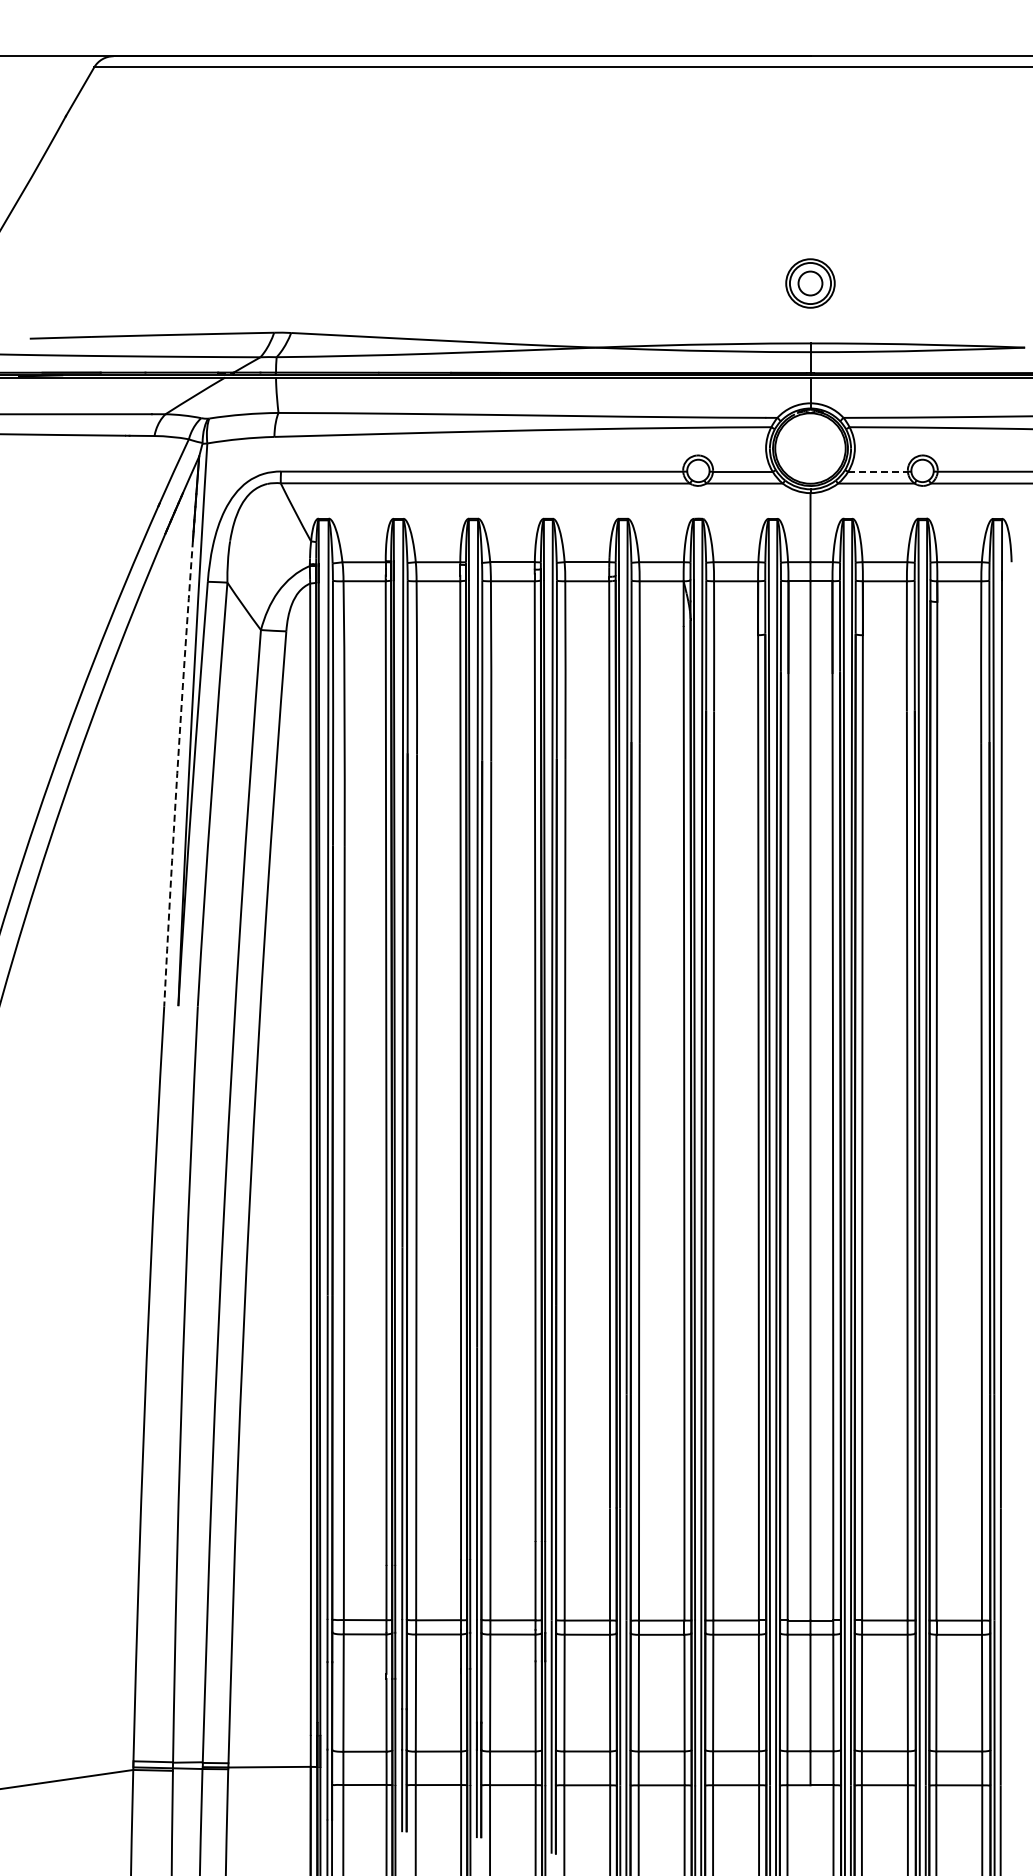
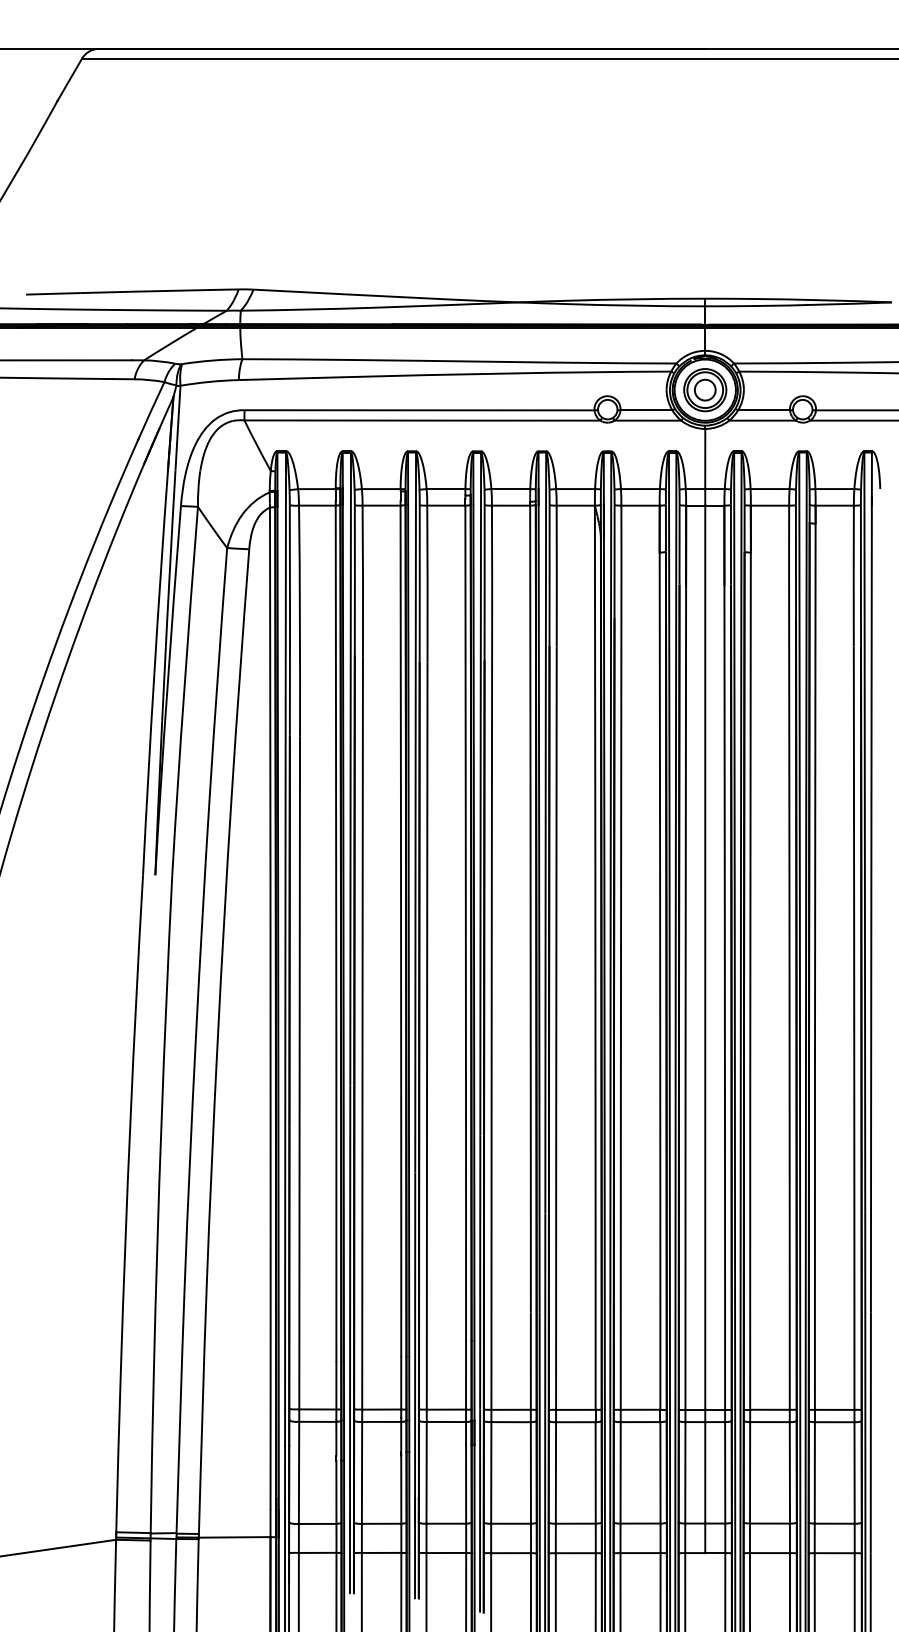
part: (810, 283) -> (705, 390), moved
line: (878, 471) -> (764, 410), dashed -> solid
arc: (177, 773) -> (154, 672), dashed -> solid

